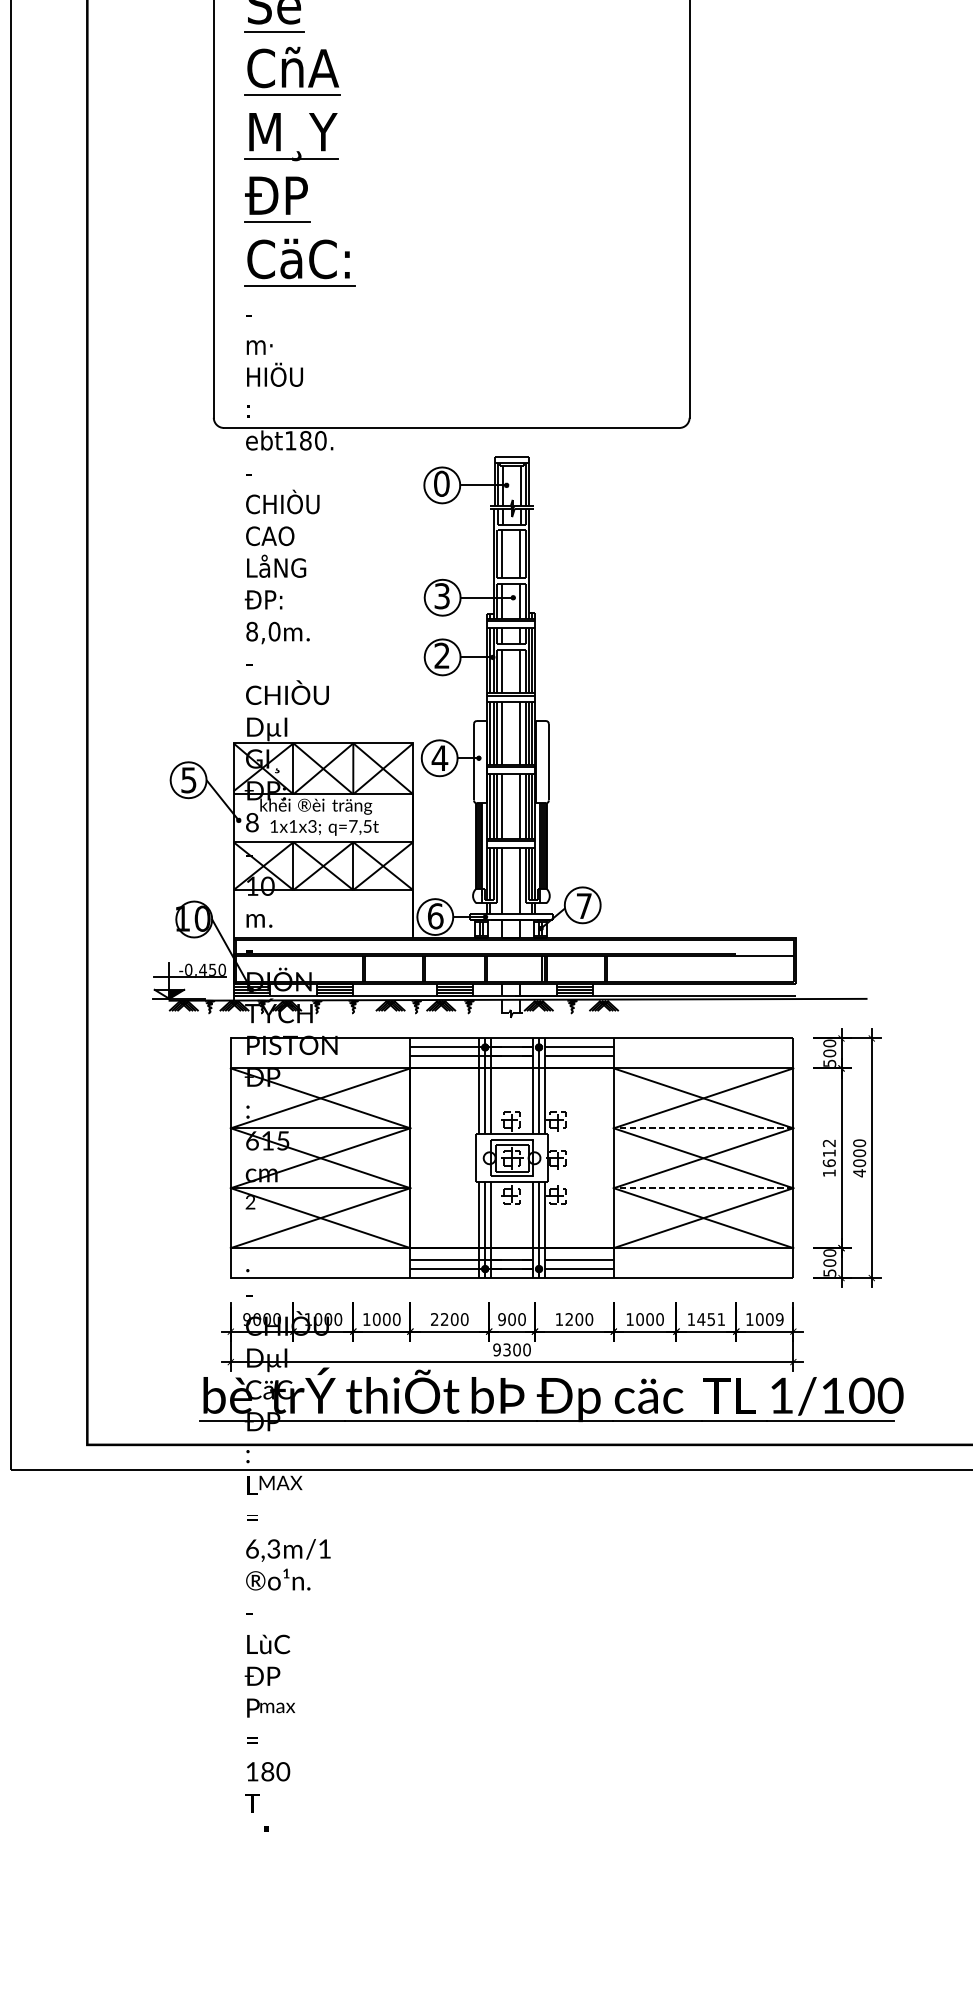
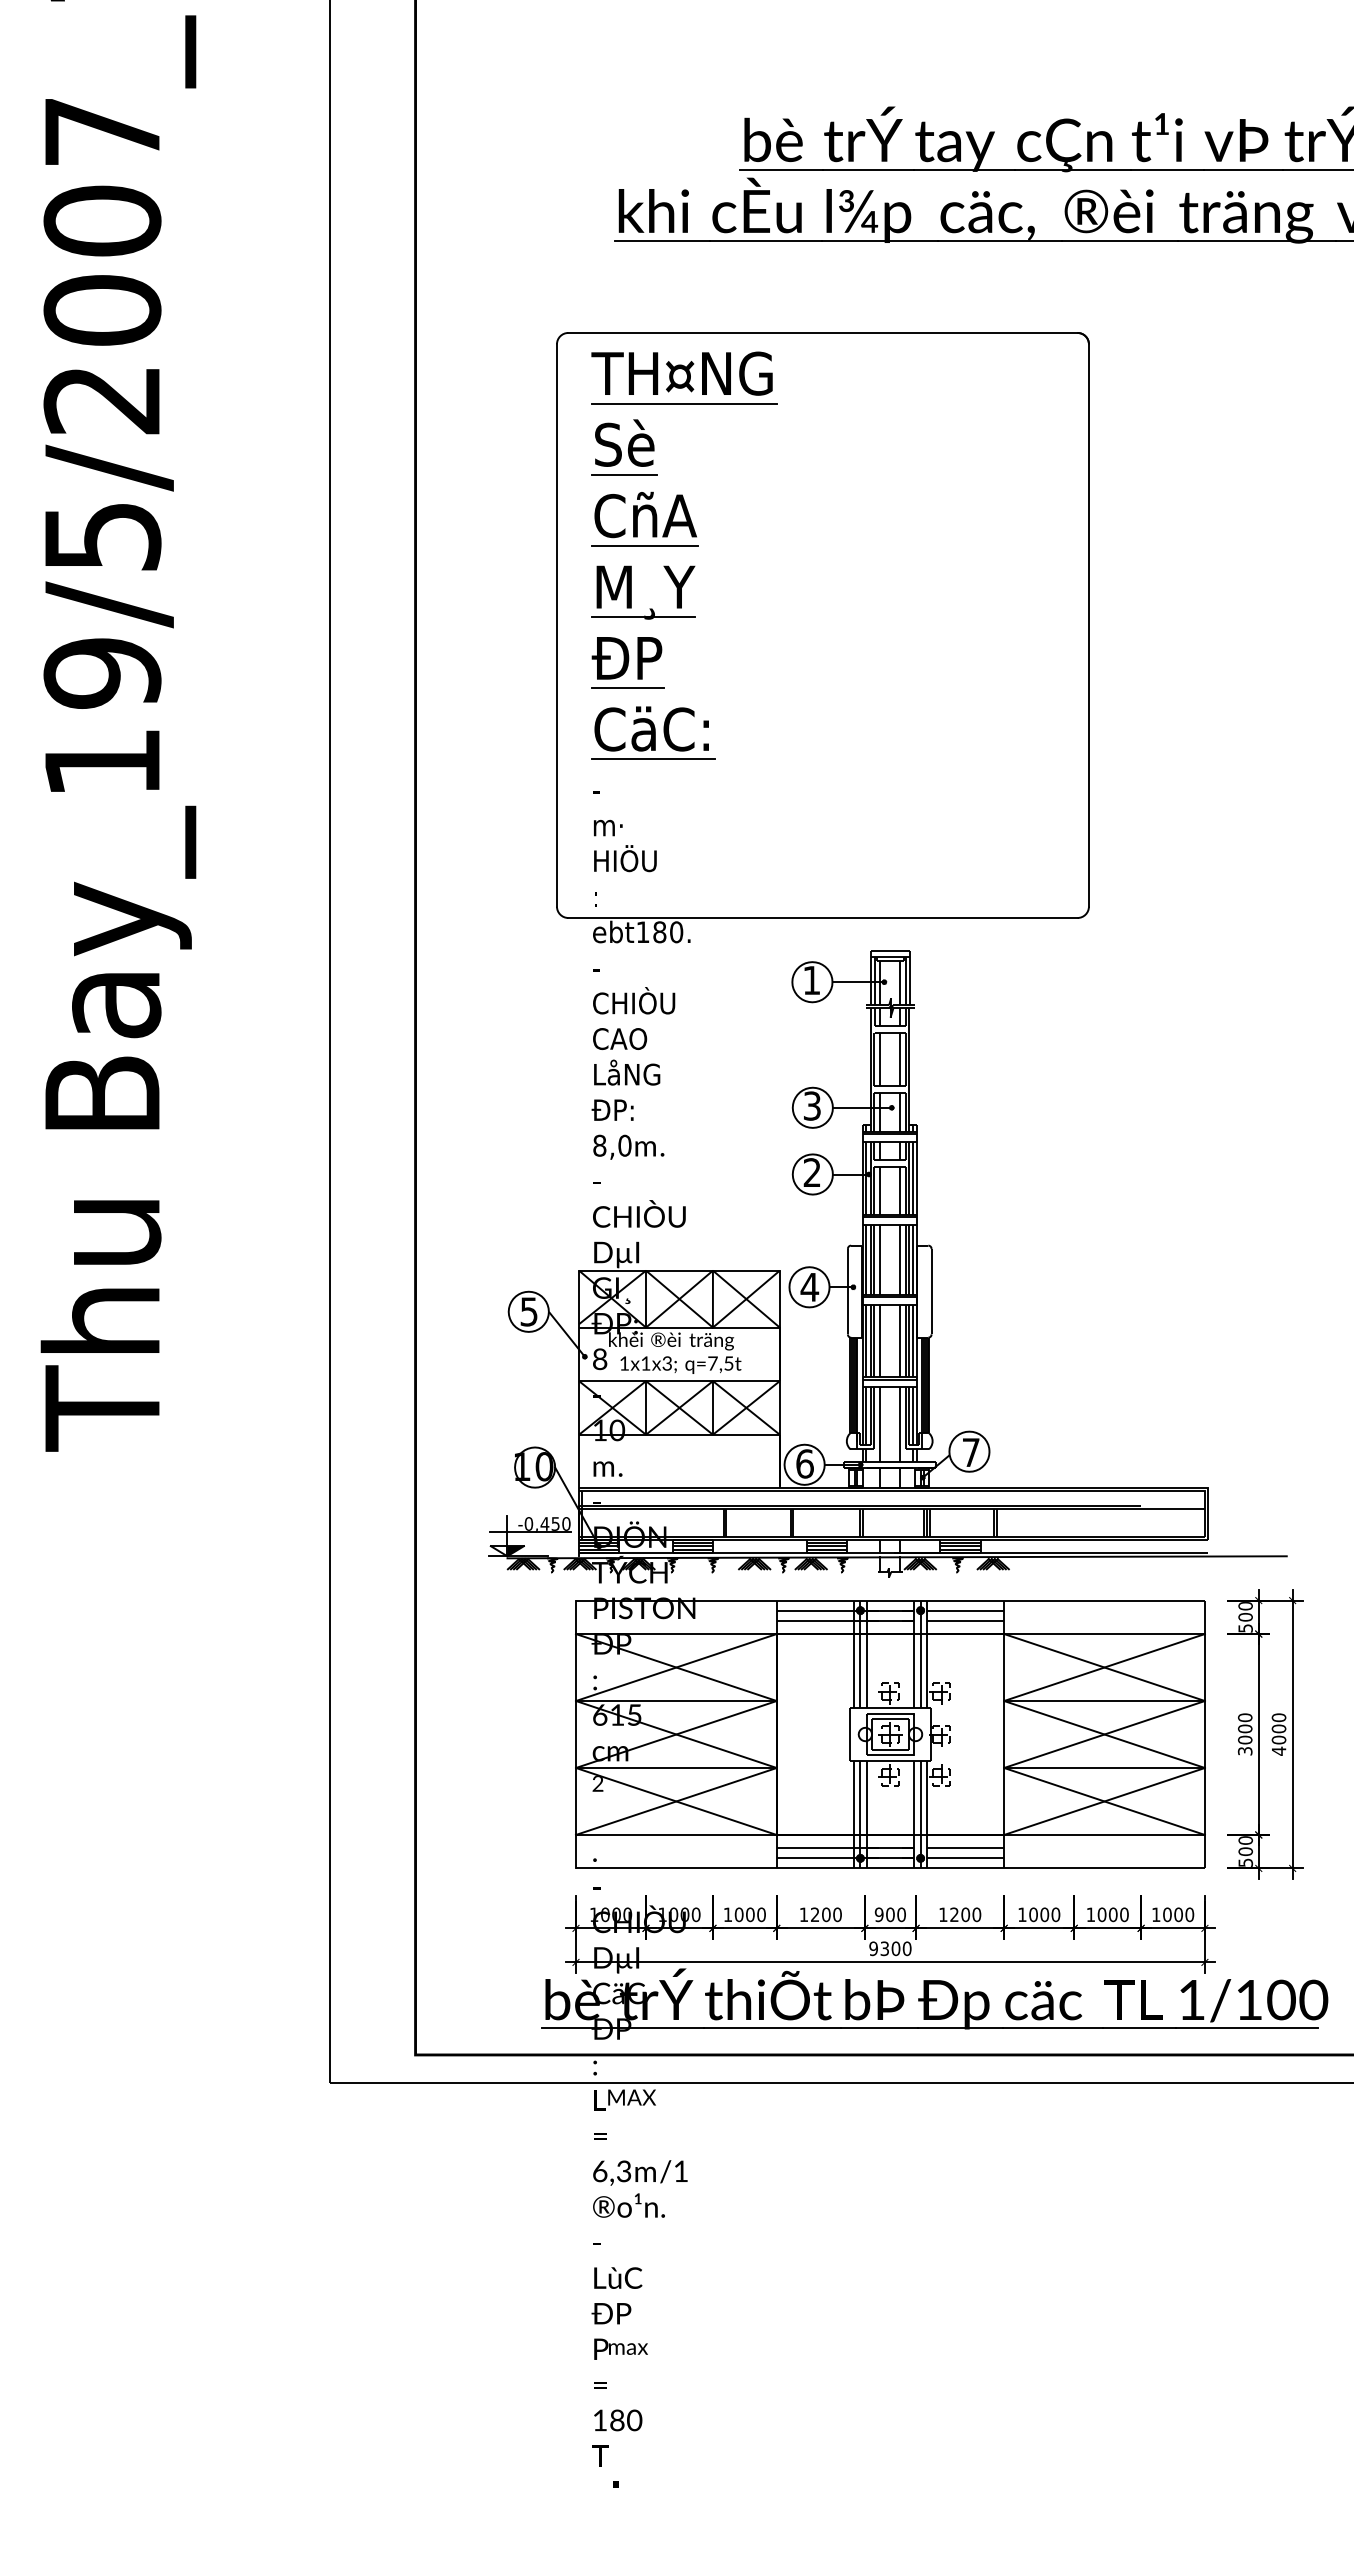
text: (441, 483) -> (811, 980), 0 -> 1
line: (703, 1128) -> (1104, 1701), dashed -> solid
text: (828, 1158) -> (1244, 1734), 1612 -> 3000
line: (703, 1188) -> (1104, 1768), dashed -> solid
text: (246, 1319) -> (593, 1914), 9000 -> 1000
text: (434, 1319) -> (803, 1914), 2200 -> 1200
text: (710, 1319) -> (1112, 1914), 1451 -> 1000
text: (779, 1319) -> (1189, 1914), 1009 -> 1000

